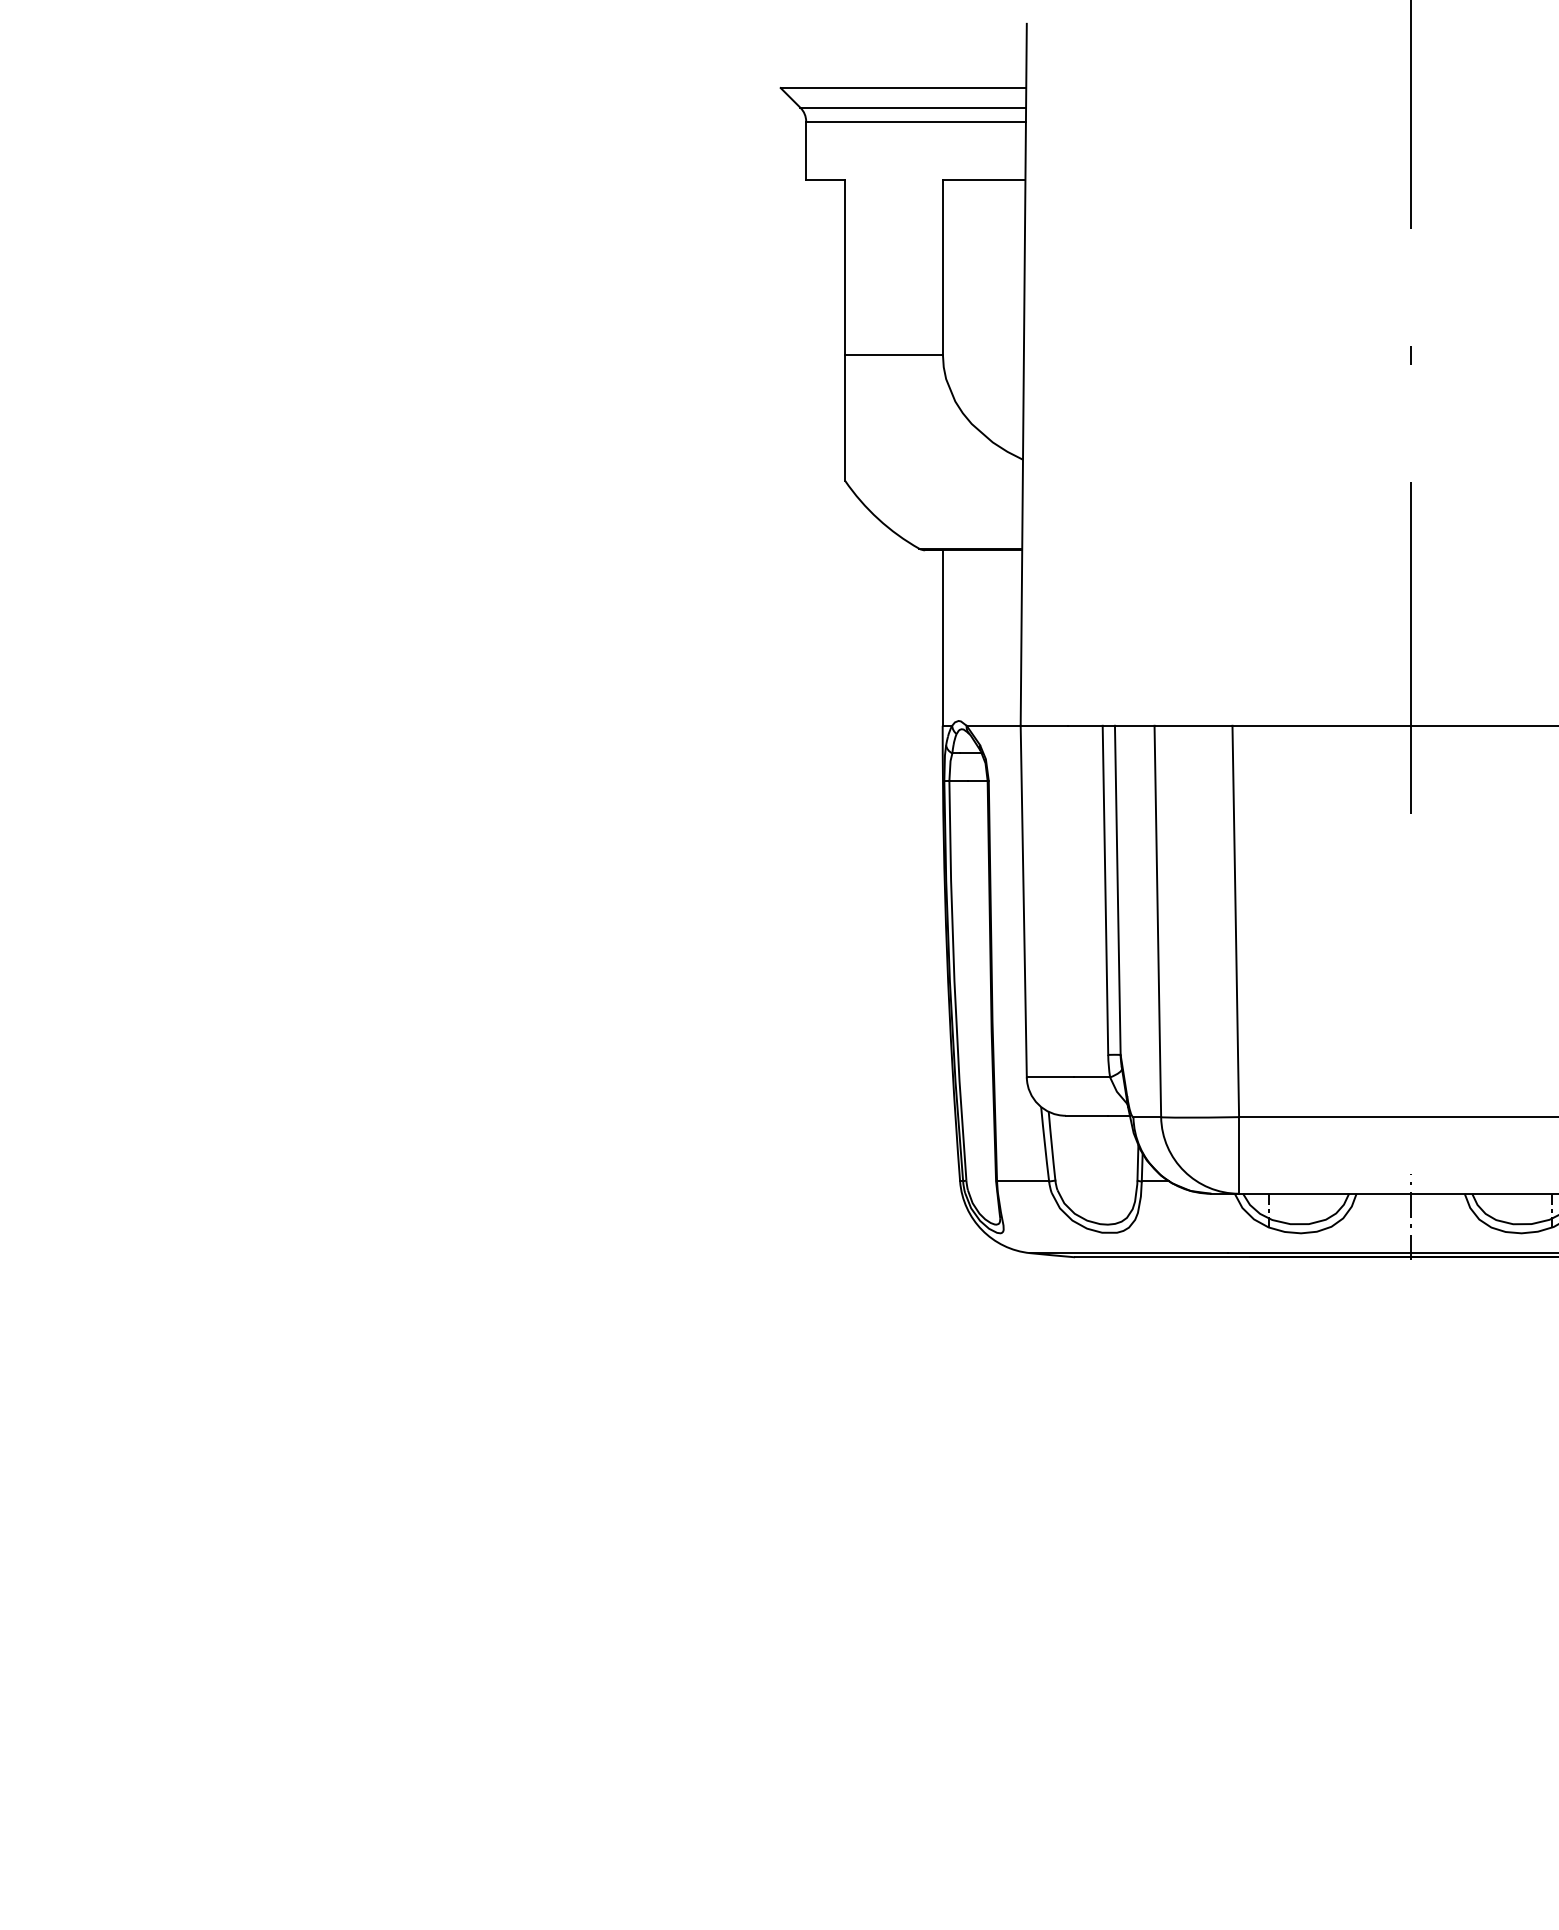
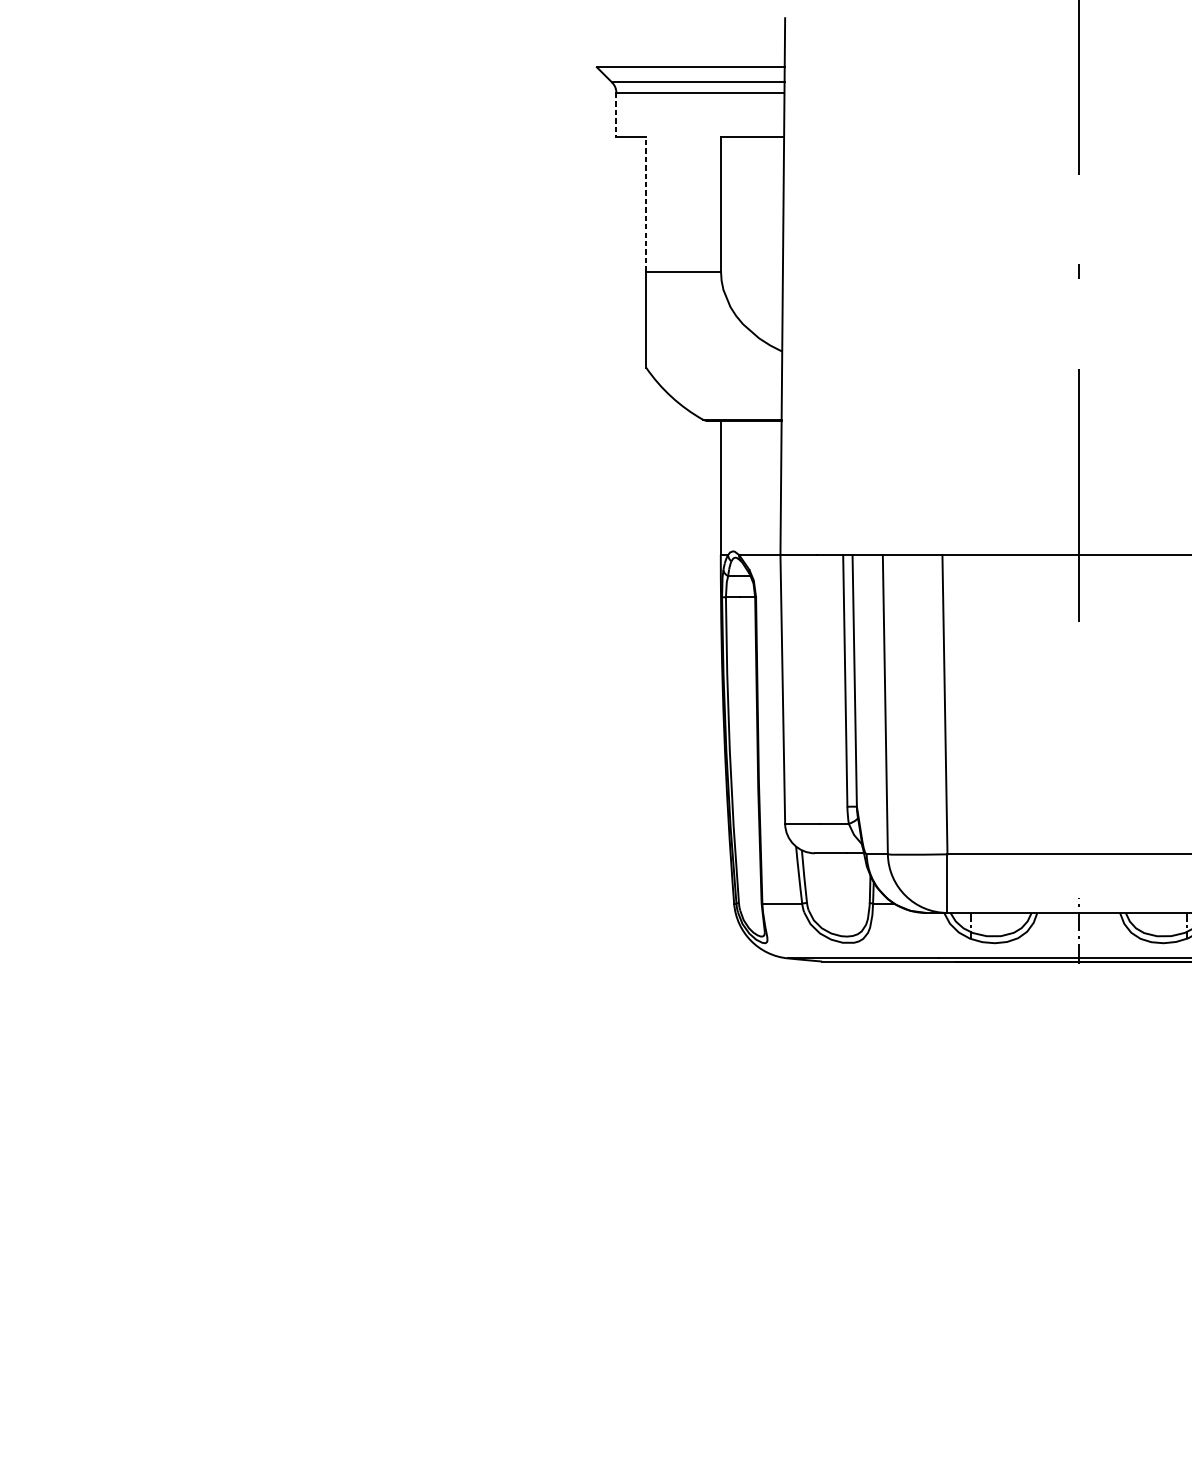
line: (806, 151) -> (616, 115), solid -> dashed
line: (845, 267) -> (646, 204), solid -> dashed

